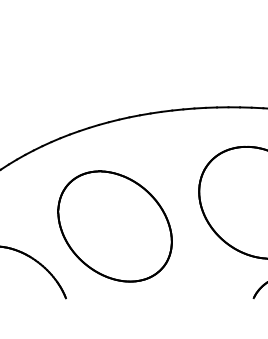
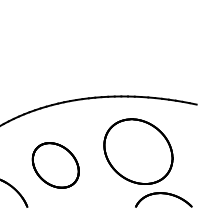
part: (114, 226) -> (55, 165), size x0.7

